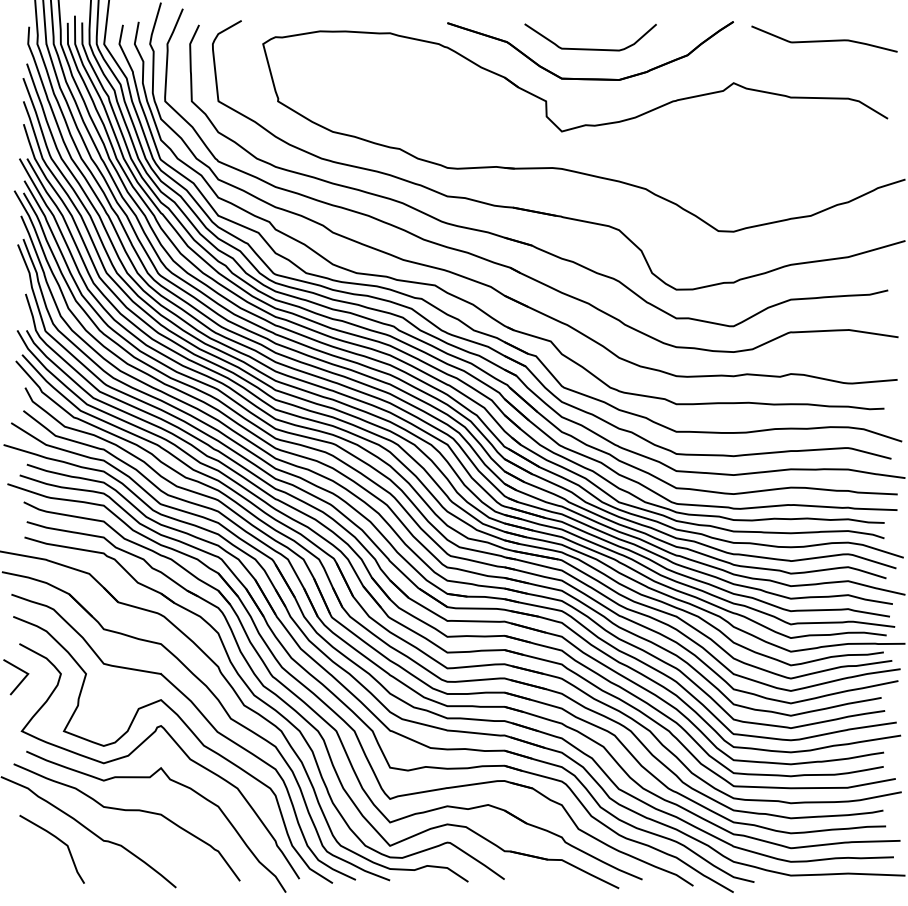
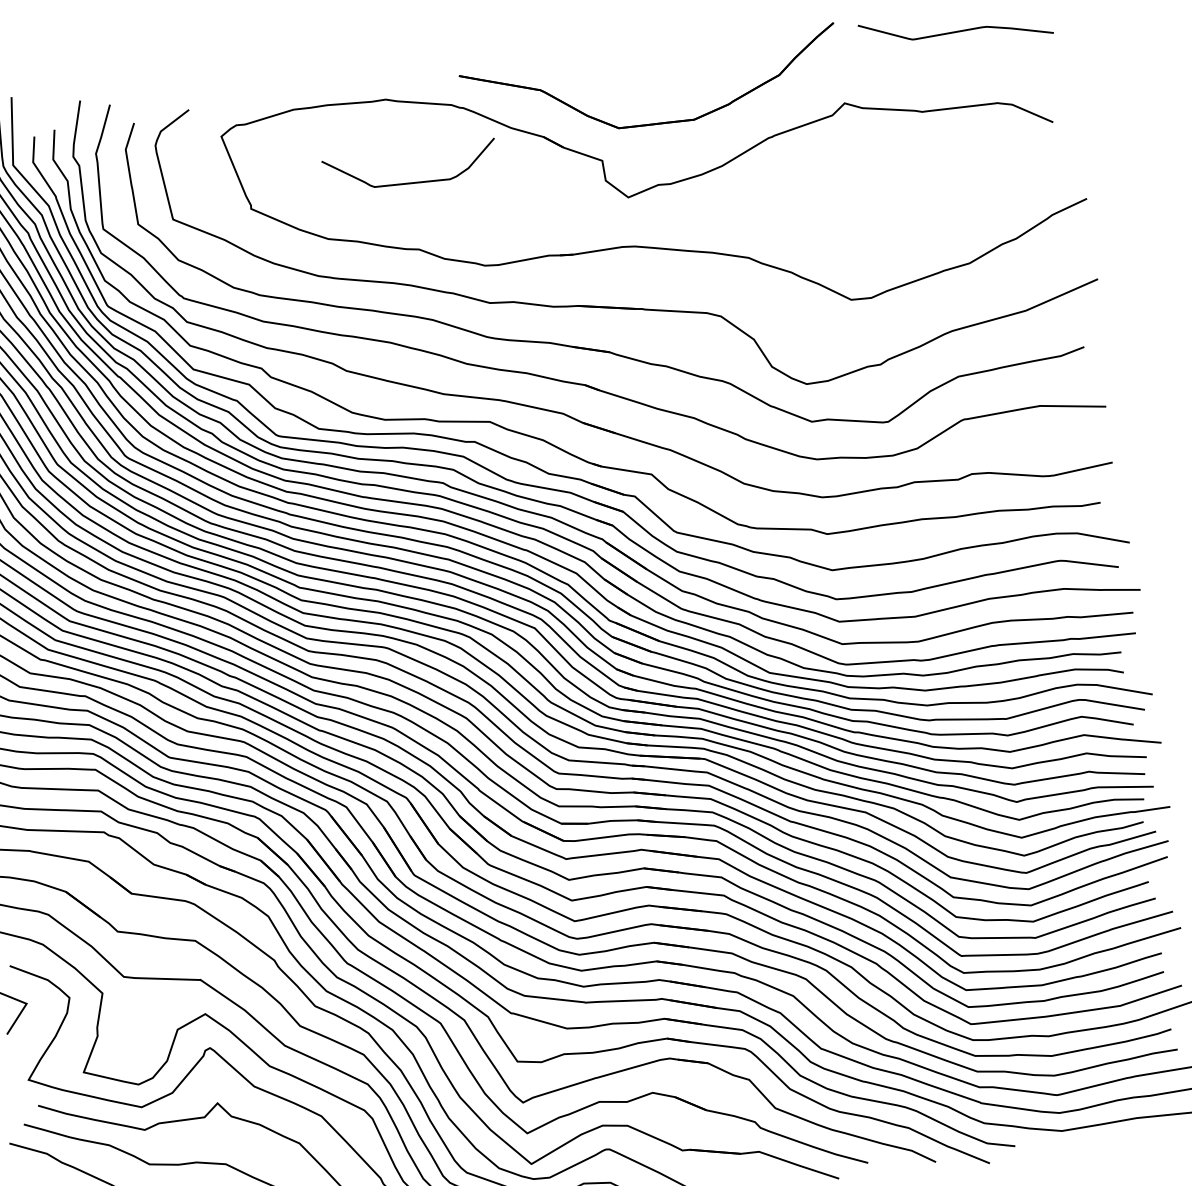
curve: (590, 48) -> (412, 181), moved

